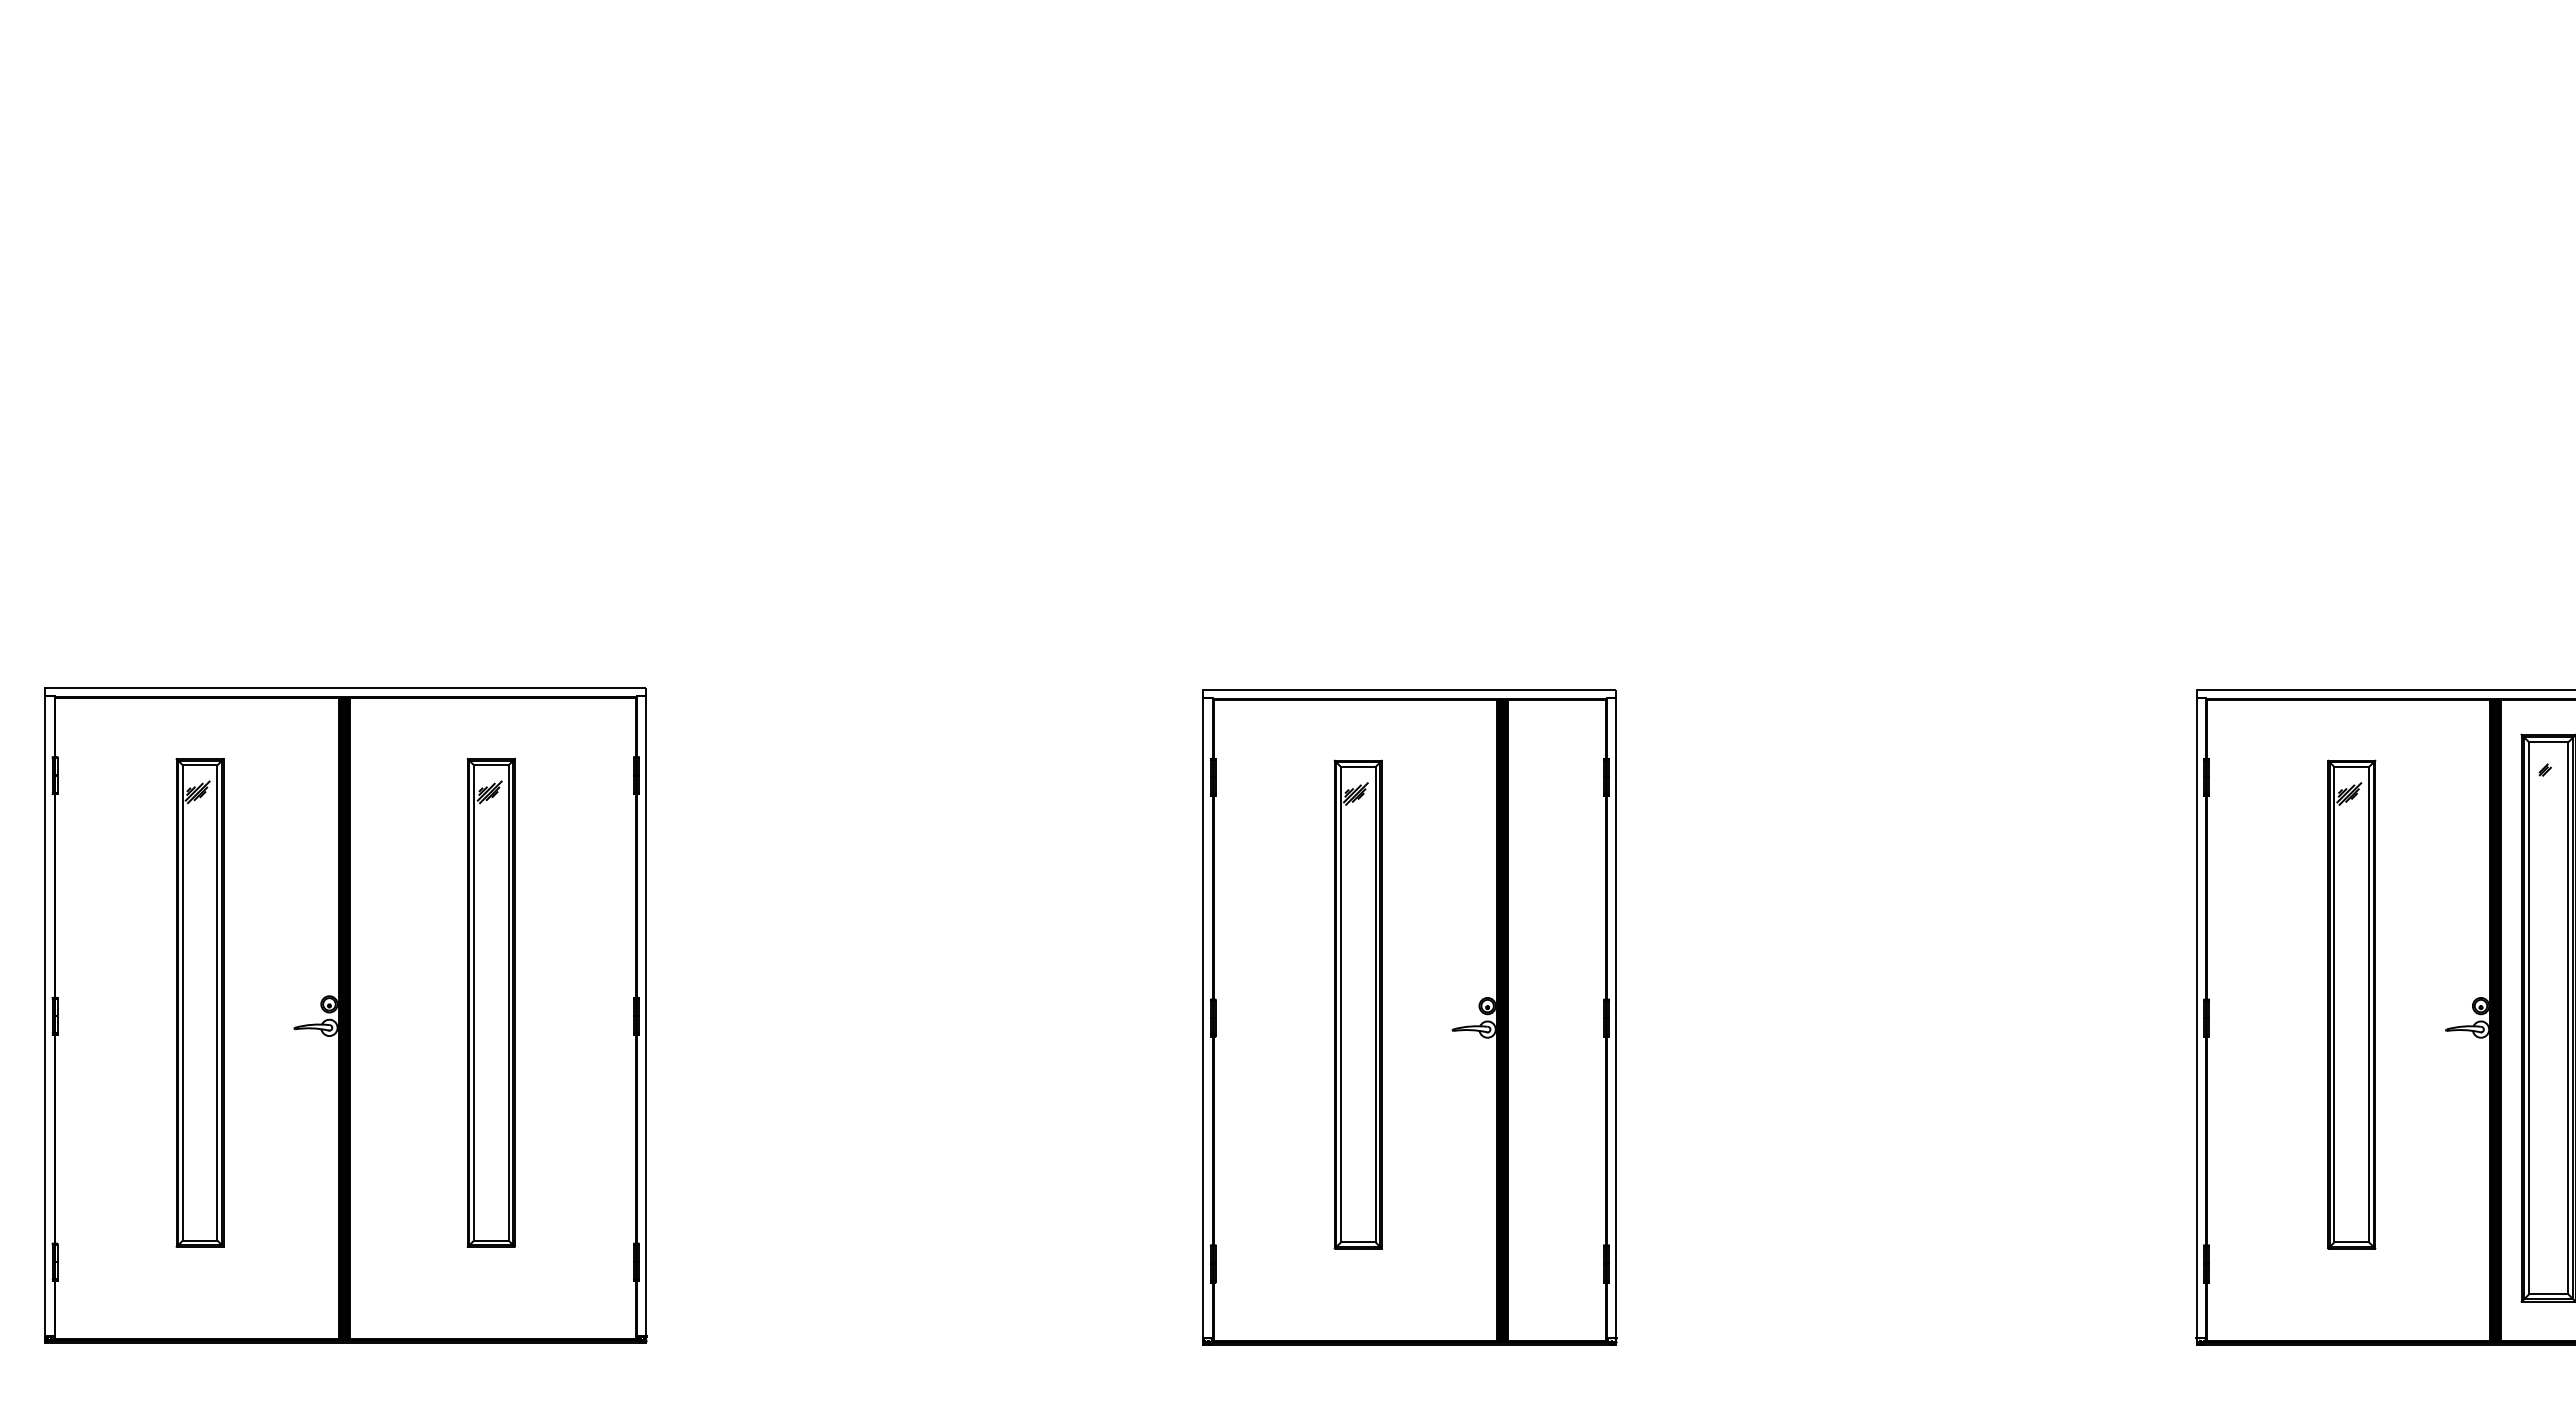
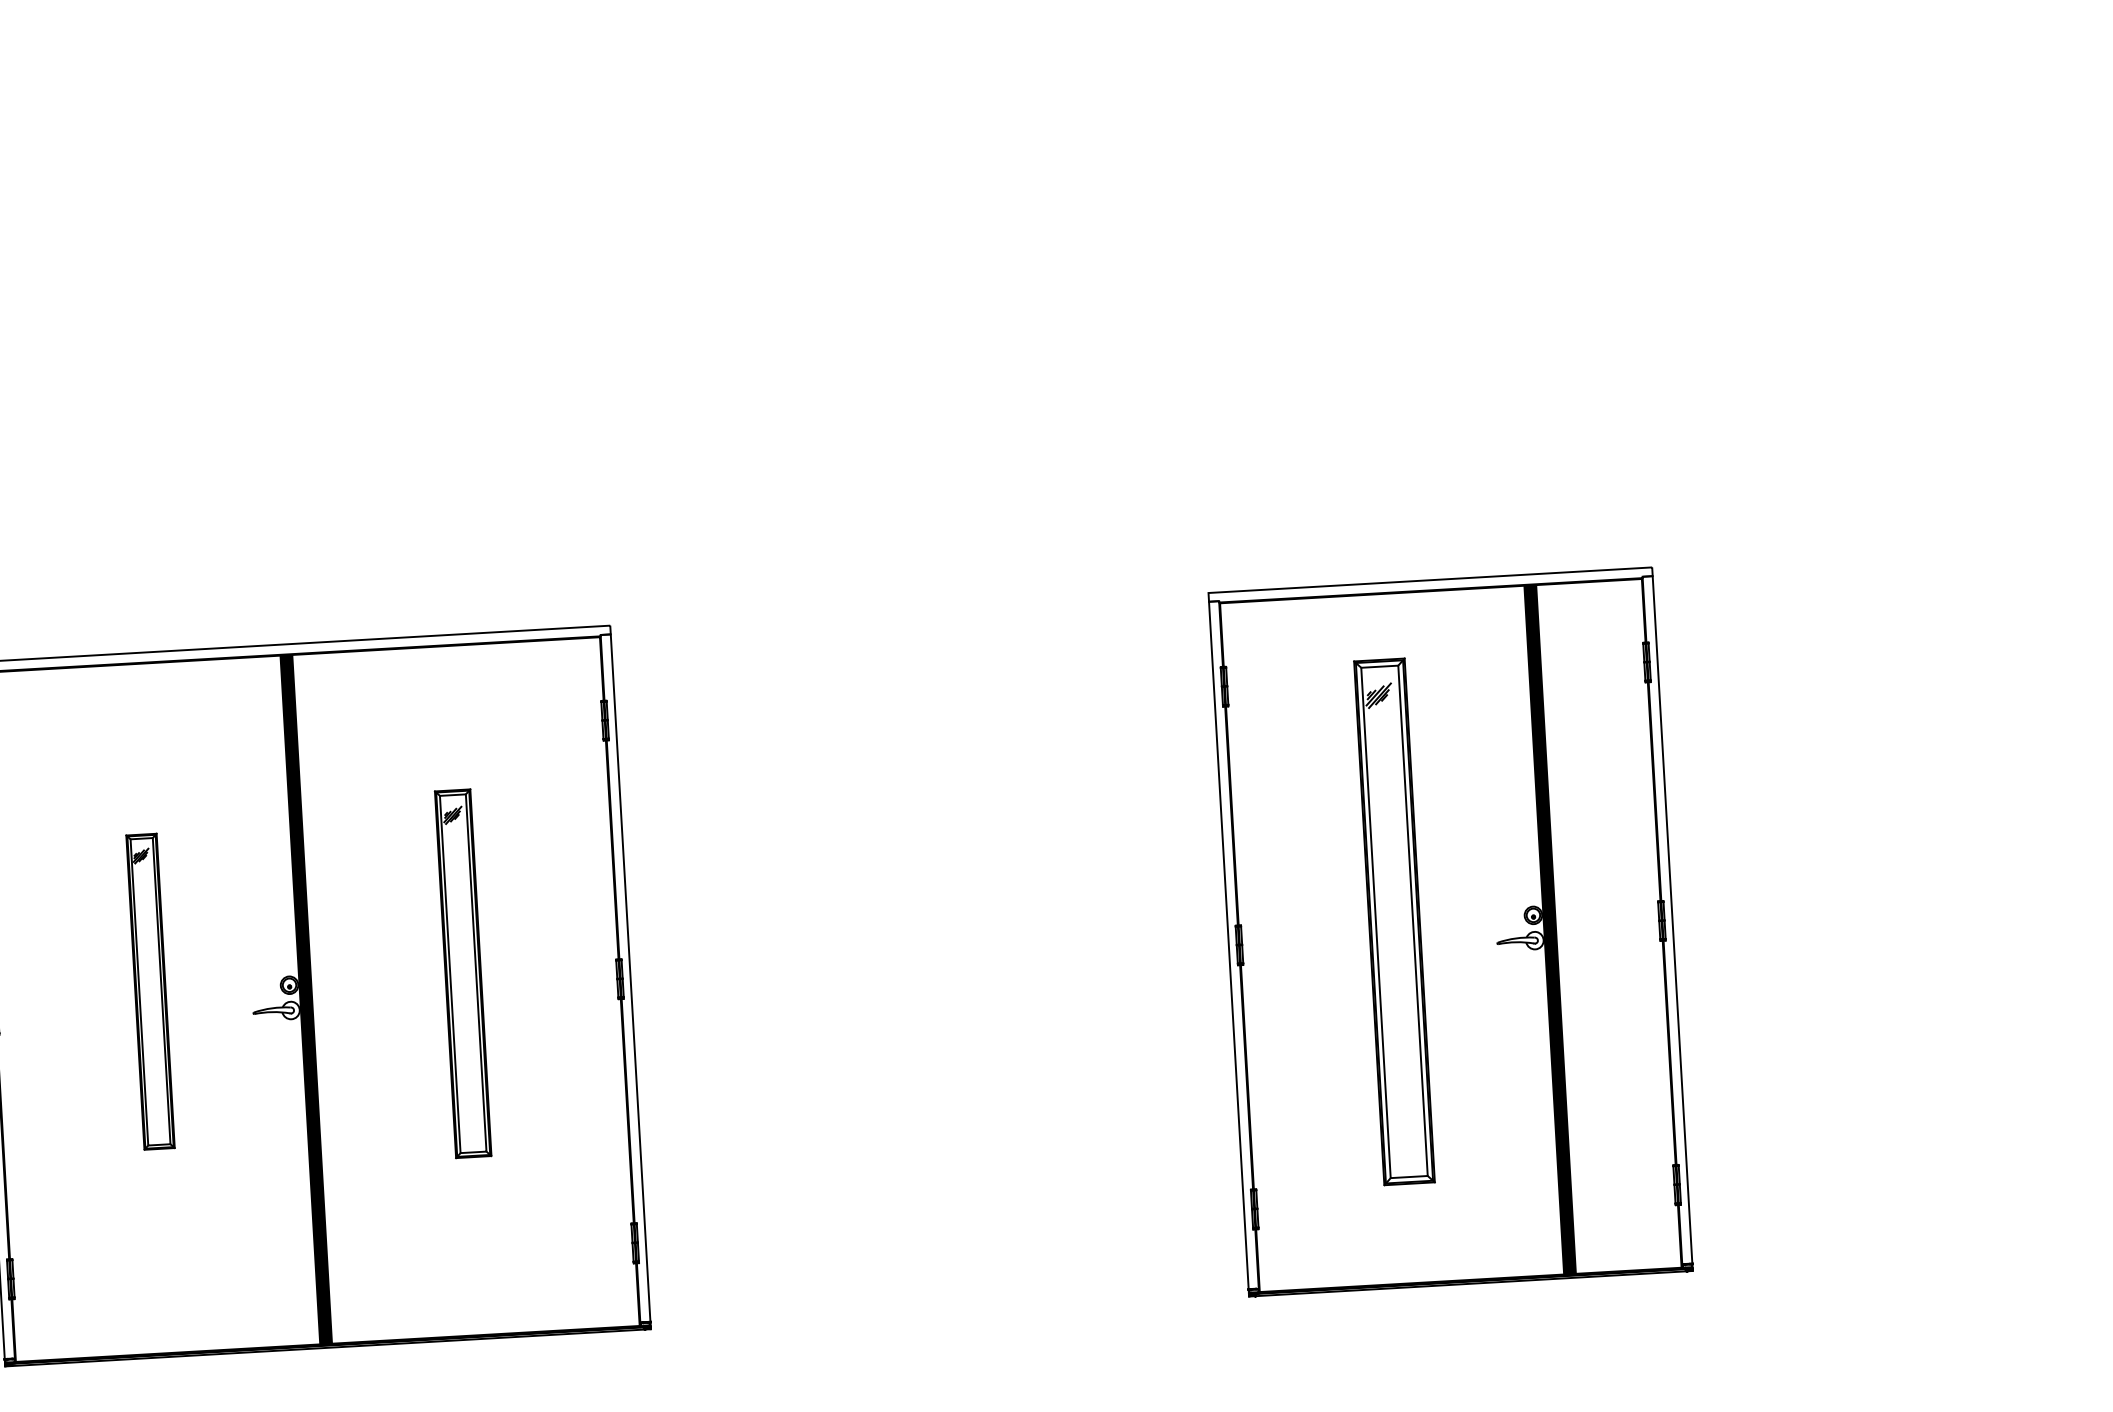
part: (199, 1002) -> (149, 991), size x0.6
part: (490, 1002) -> (462, 973), size x0.7

